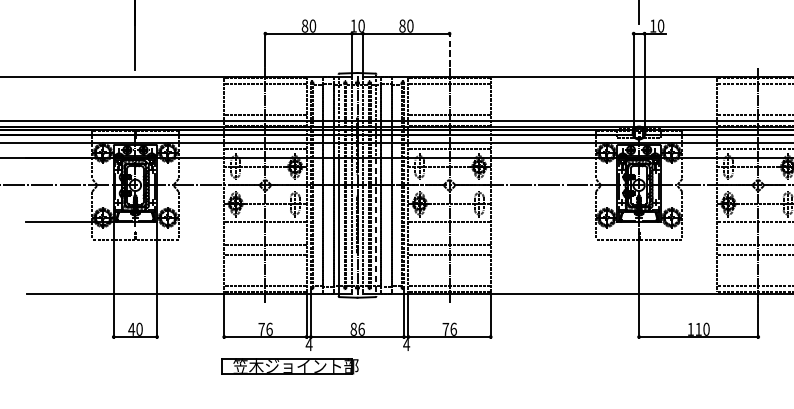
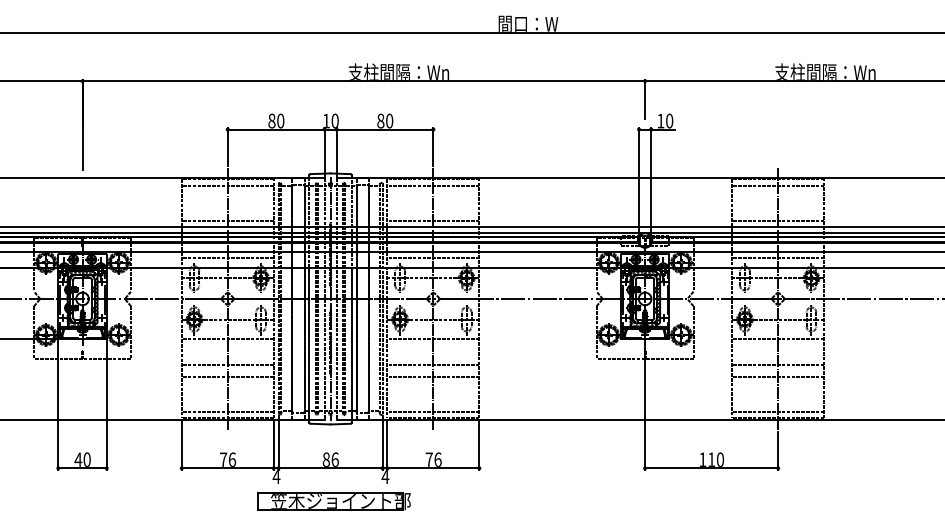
line: (449, 49) -> (433, 147), dashed -> solid
line: (376, 227) -> (351, 345), dashed -> solid
part: (289, 366) -> (333, 501), moved

